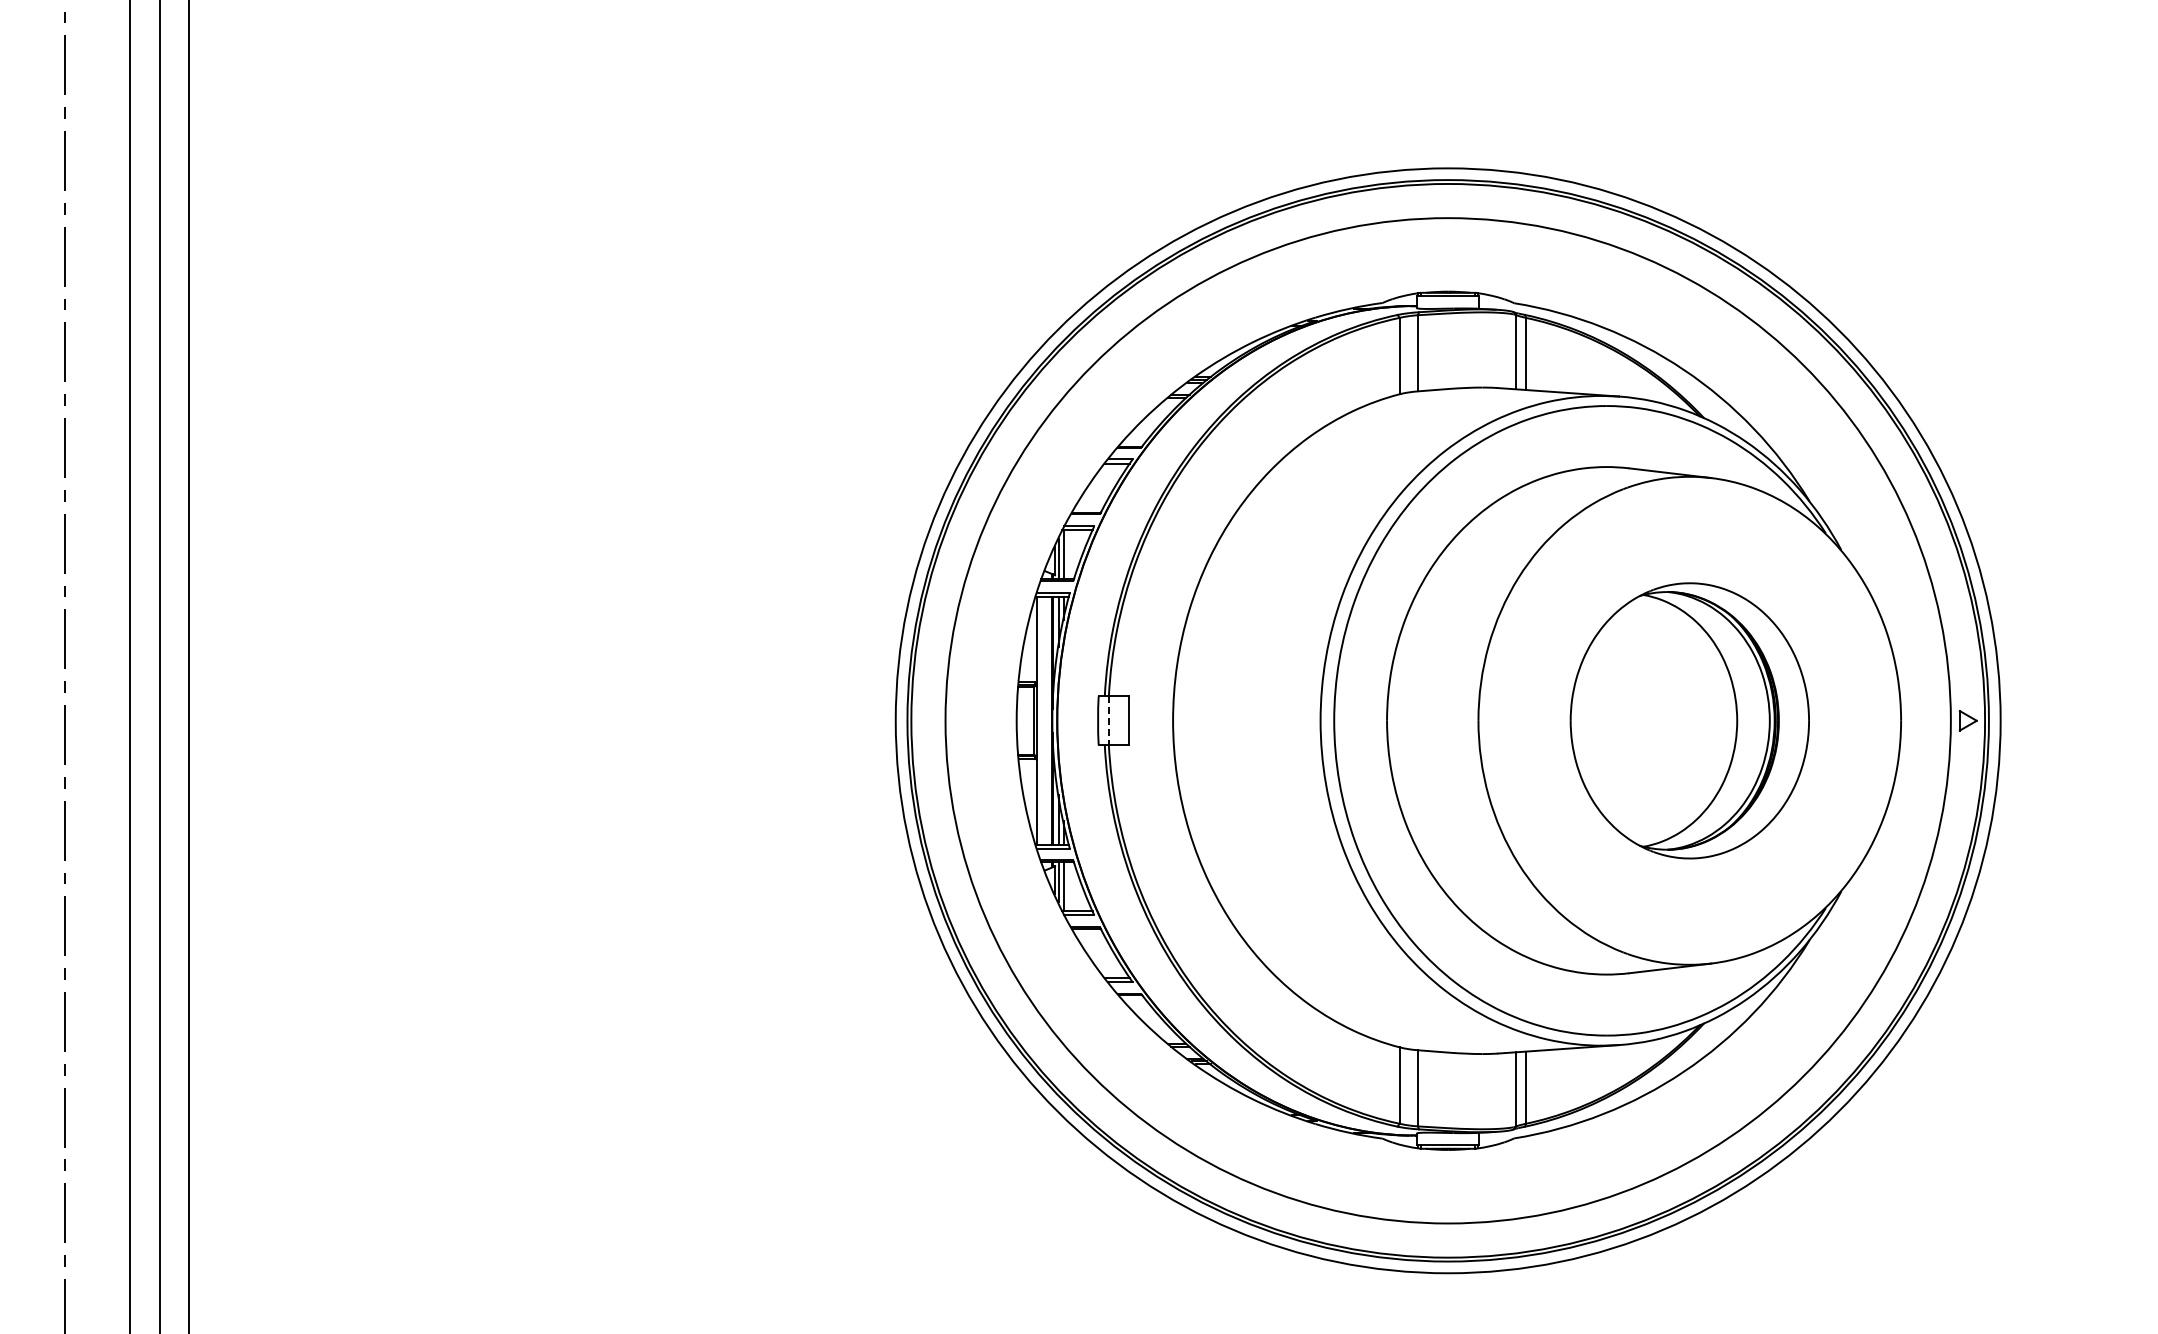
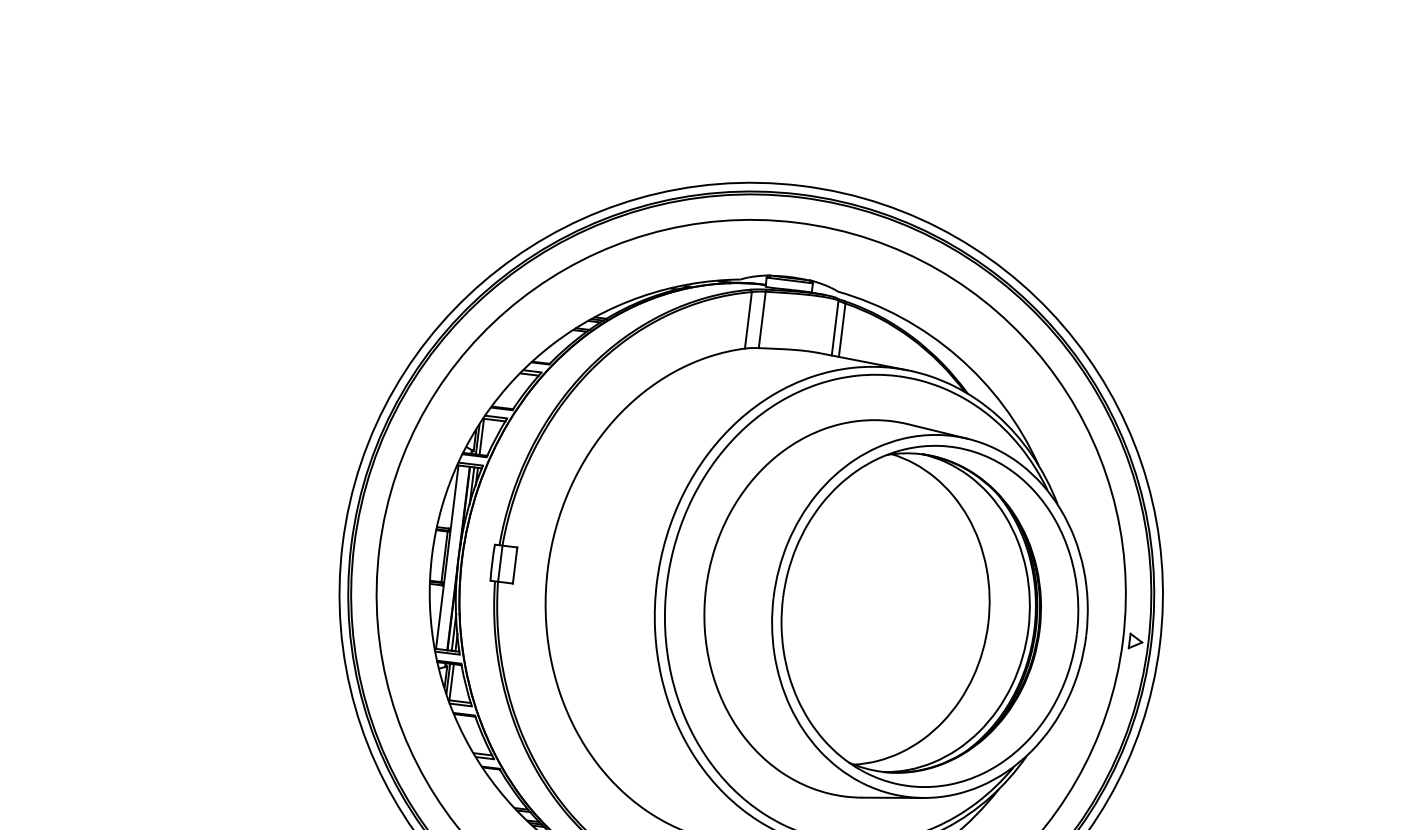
part: (1689, 720) -> (929, 616), size x1.67
line: (1108, 721) -> (499, 564), dashed -> solid

